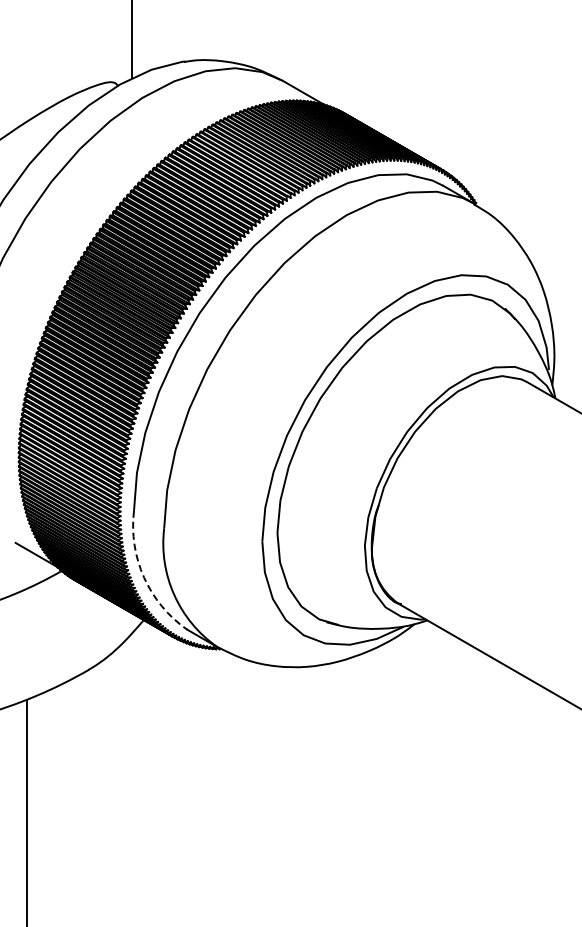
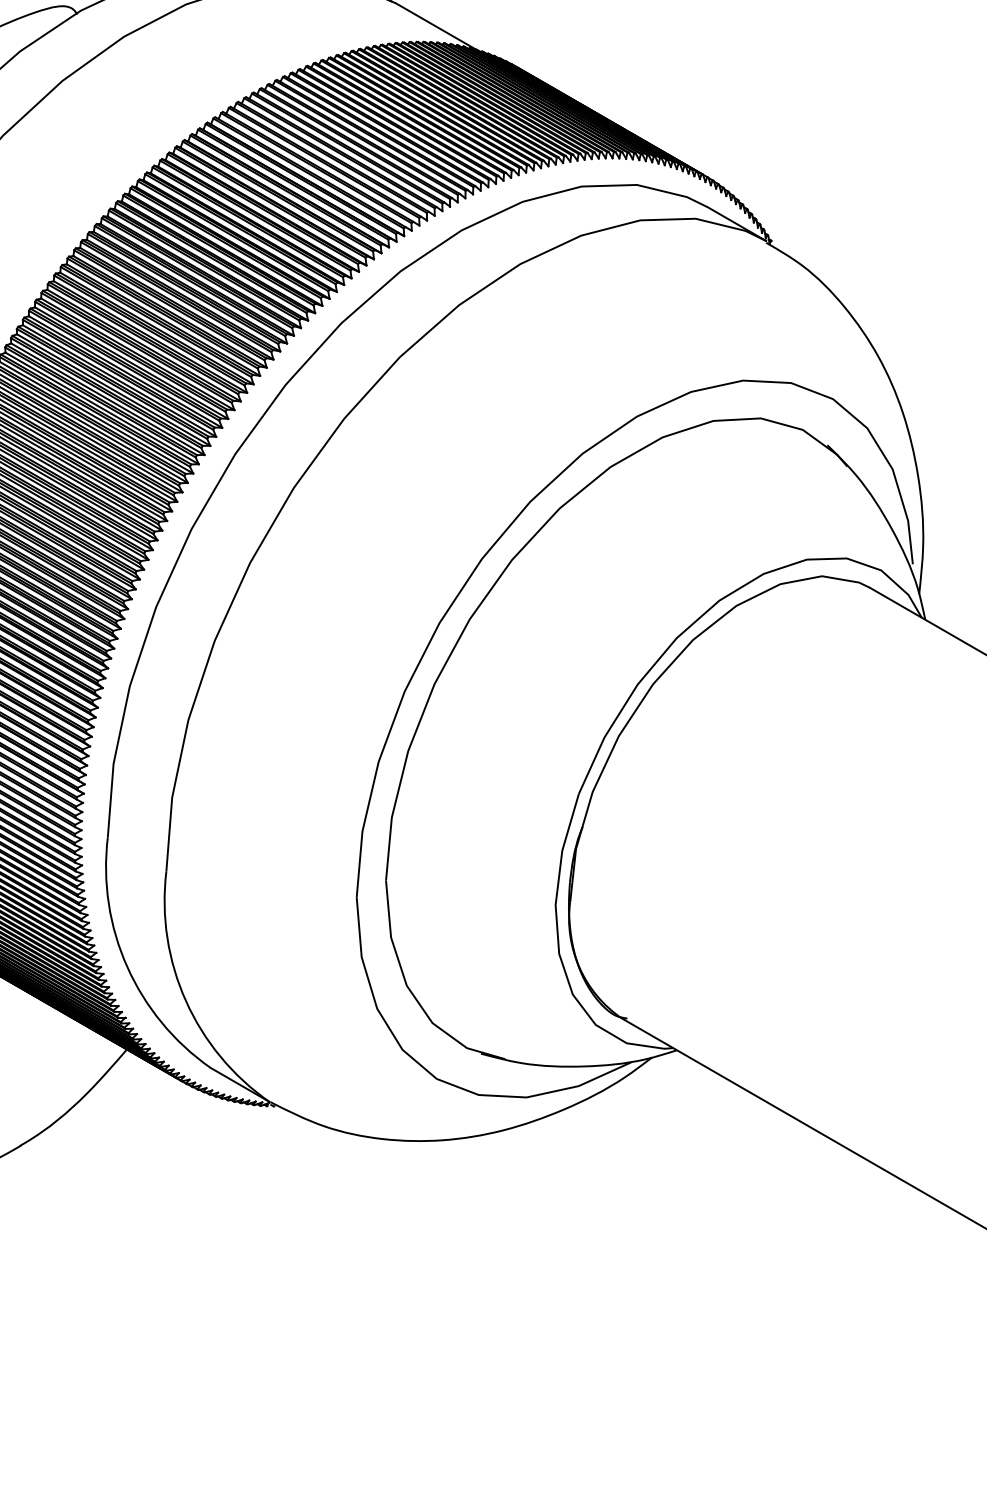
arc: (144, 577) -> (128, 966), dashed -> solid

